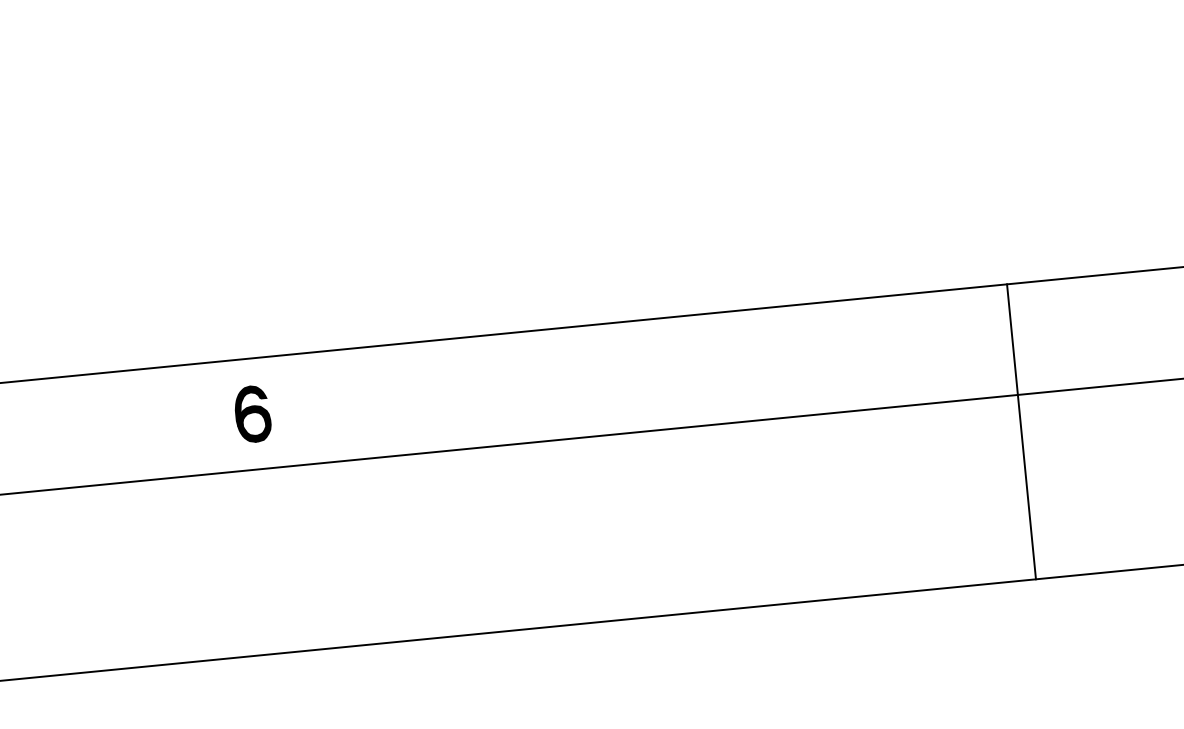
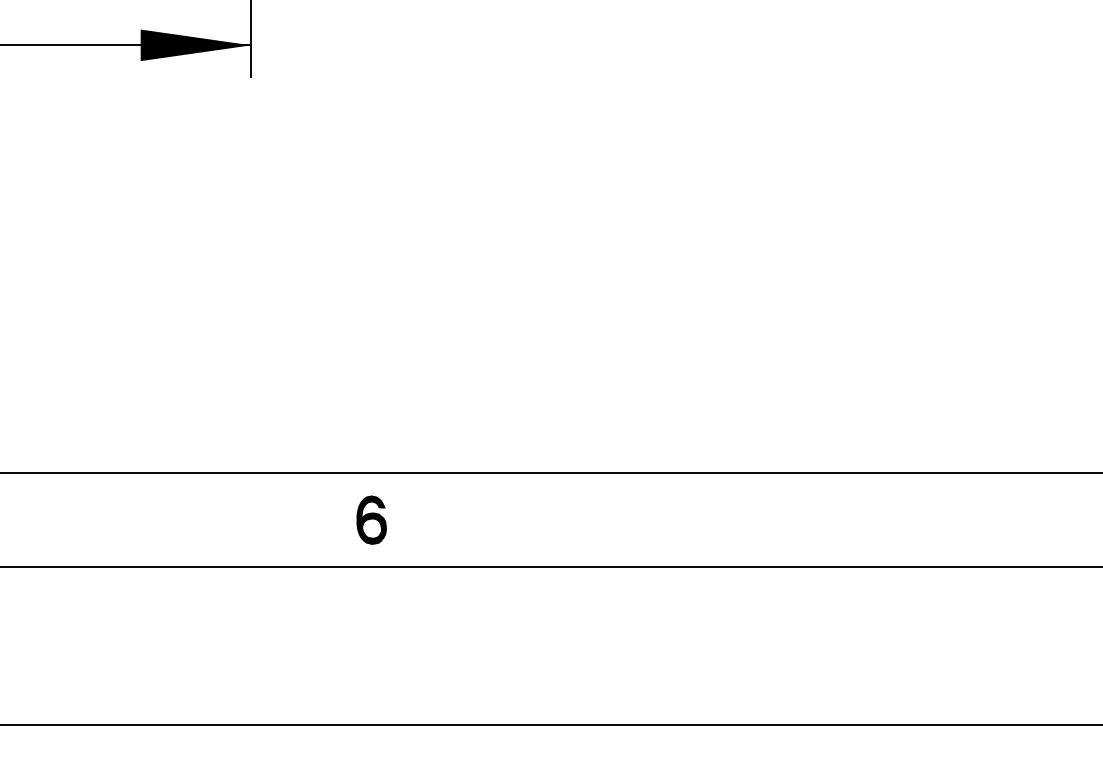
part: (252, 413) -> (371, 519), moved
line: (1021, 431) -> (964, 598), removed

